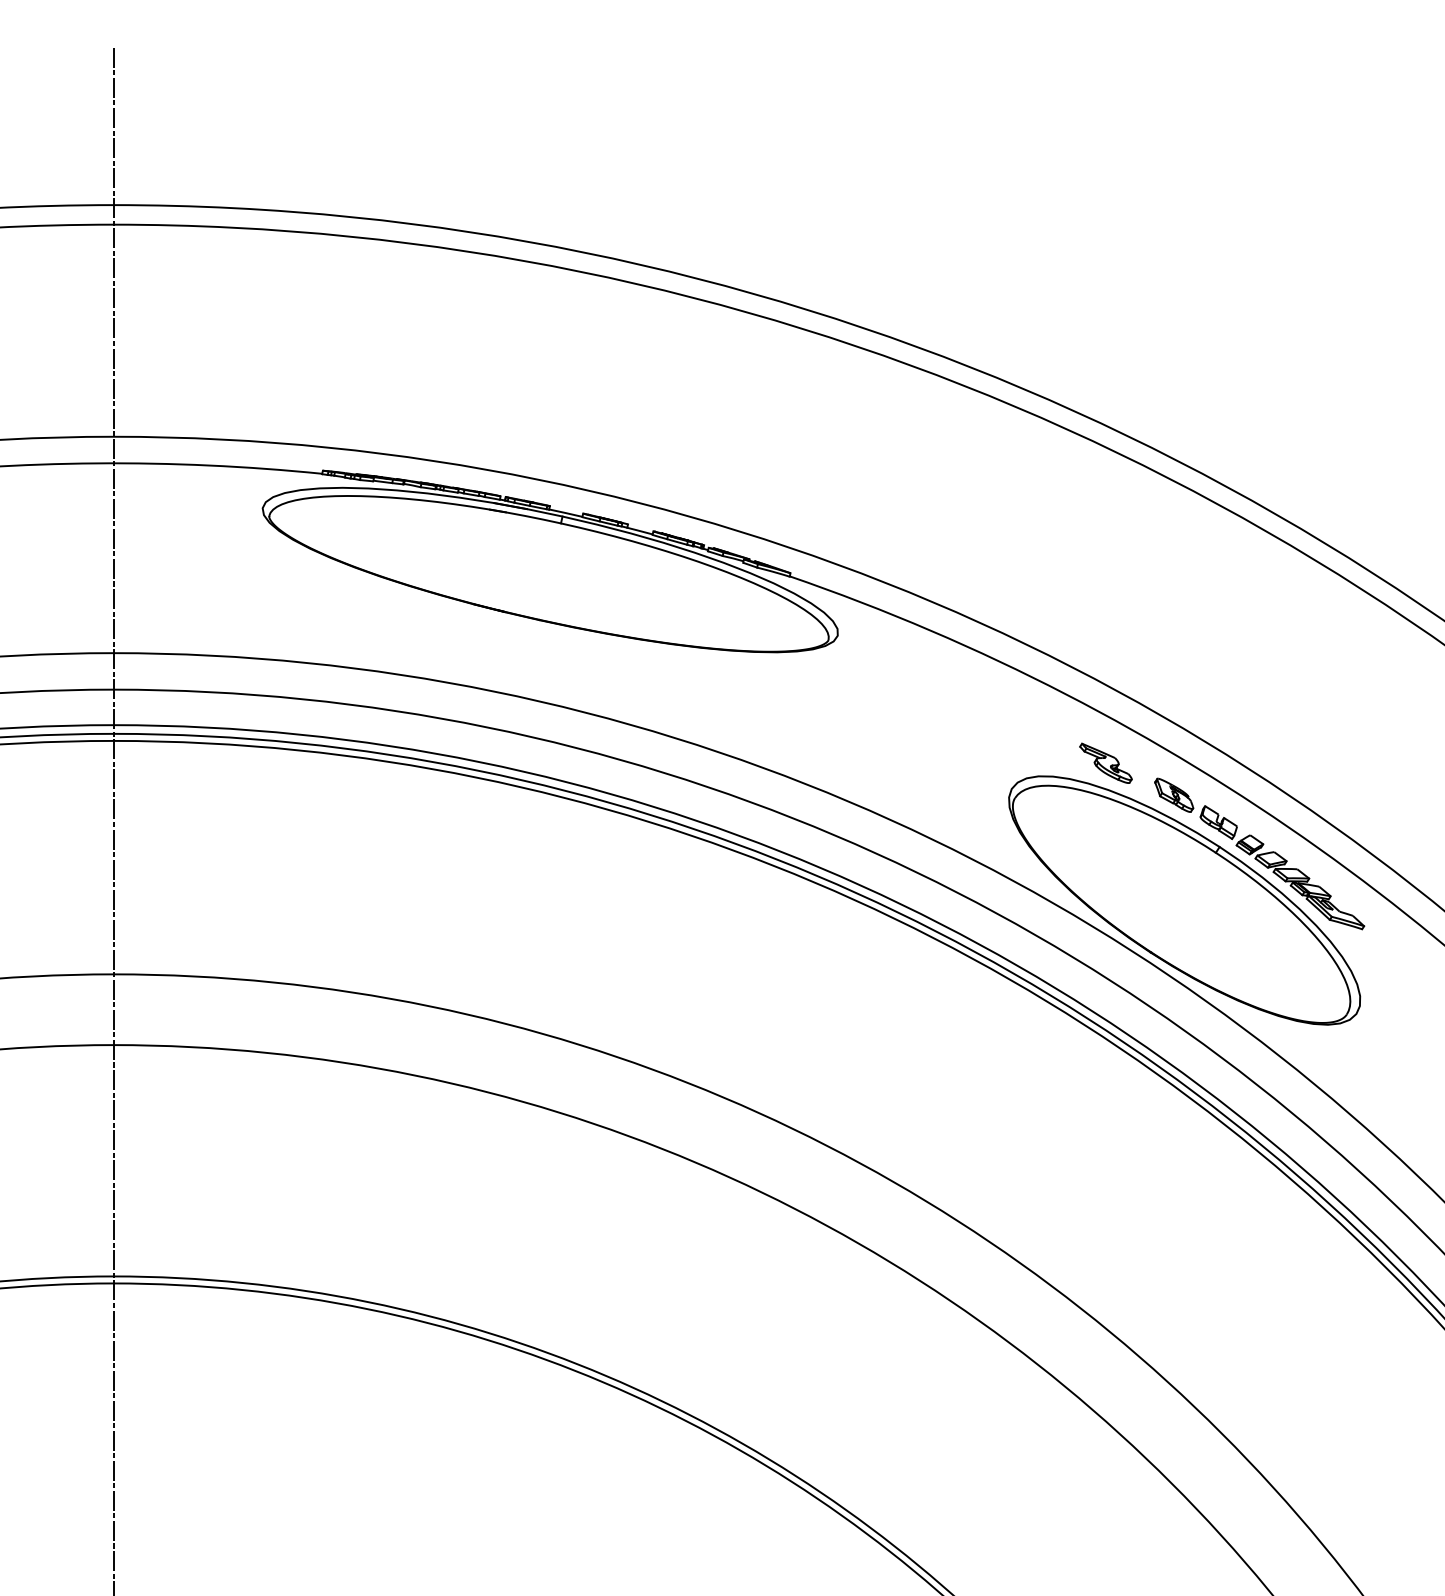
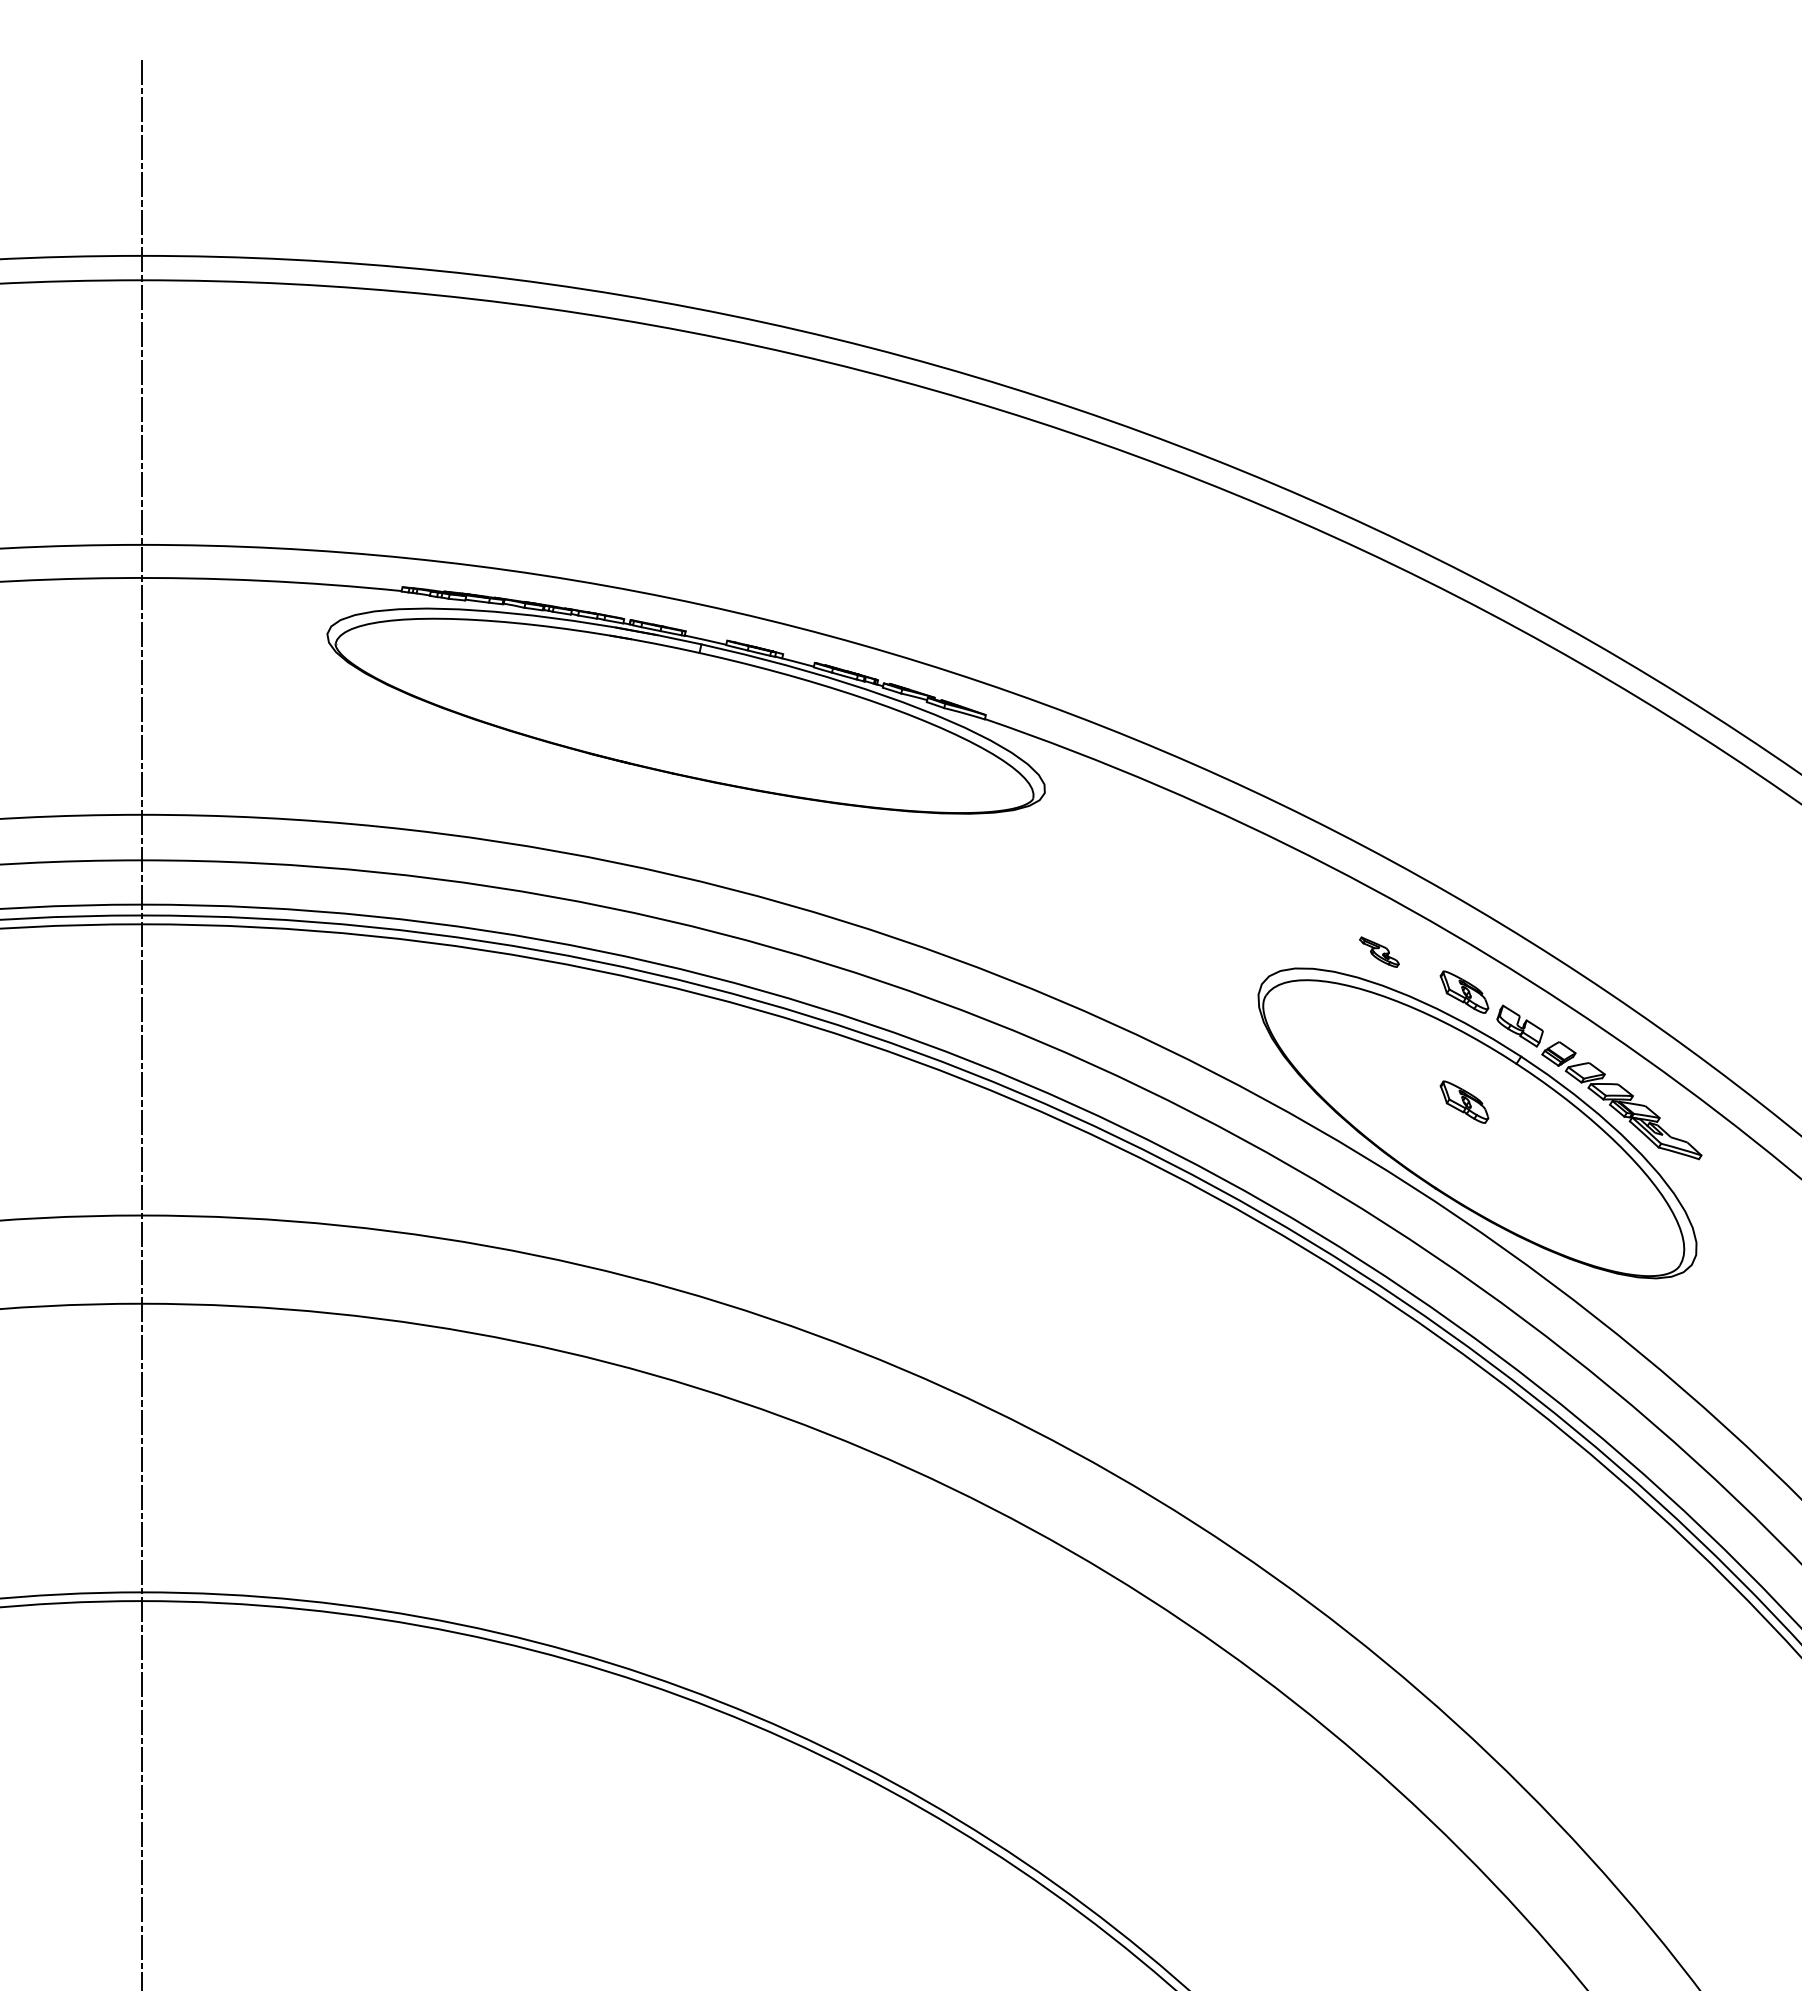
part: (1106, 762) -> (1379, 951), size x0.6
part: (1174, 882) -> (1464, 1101), added

